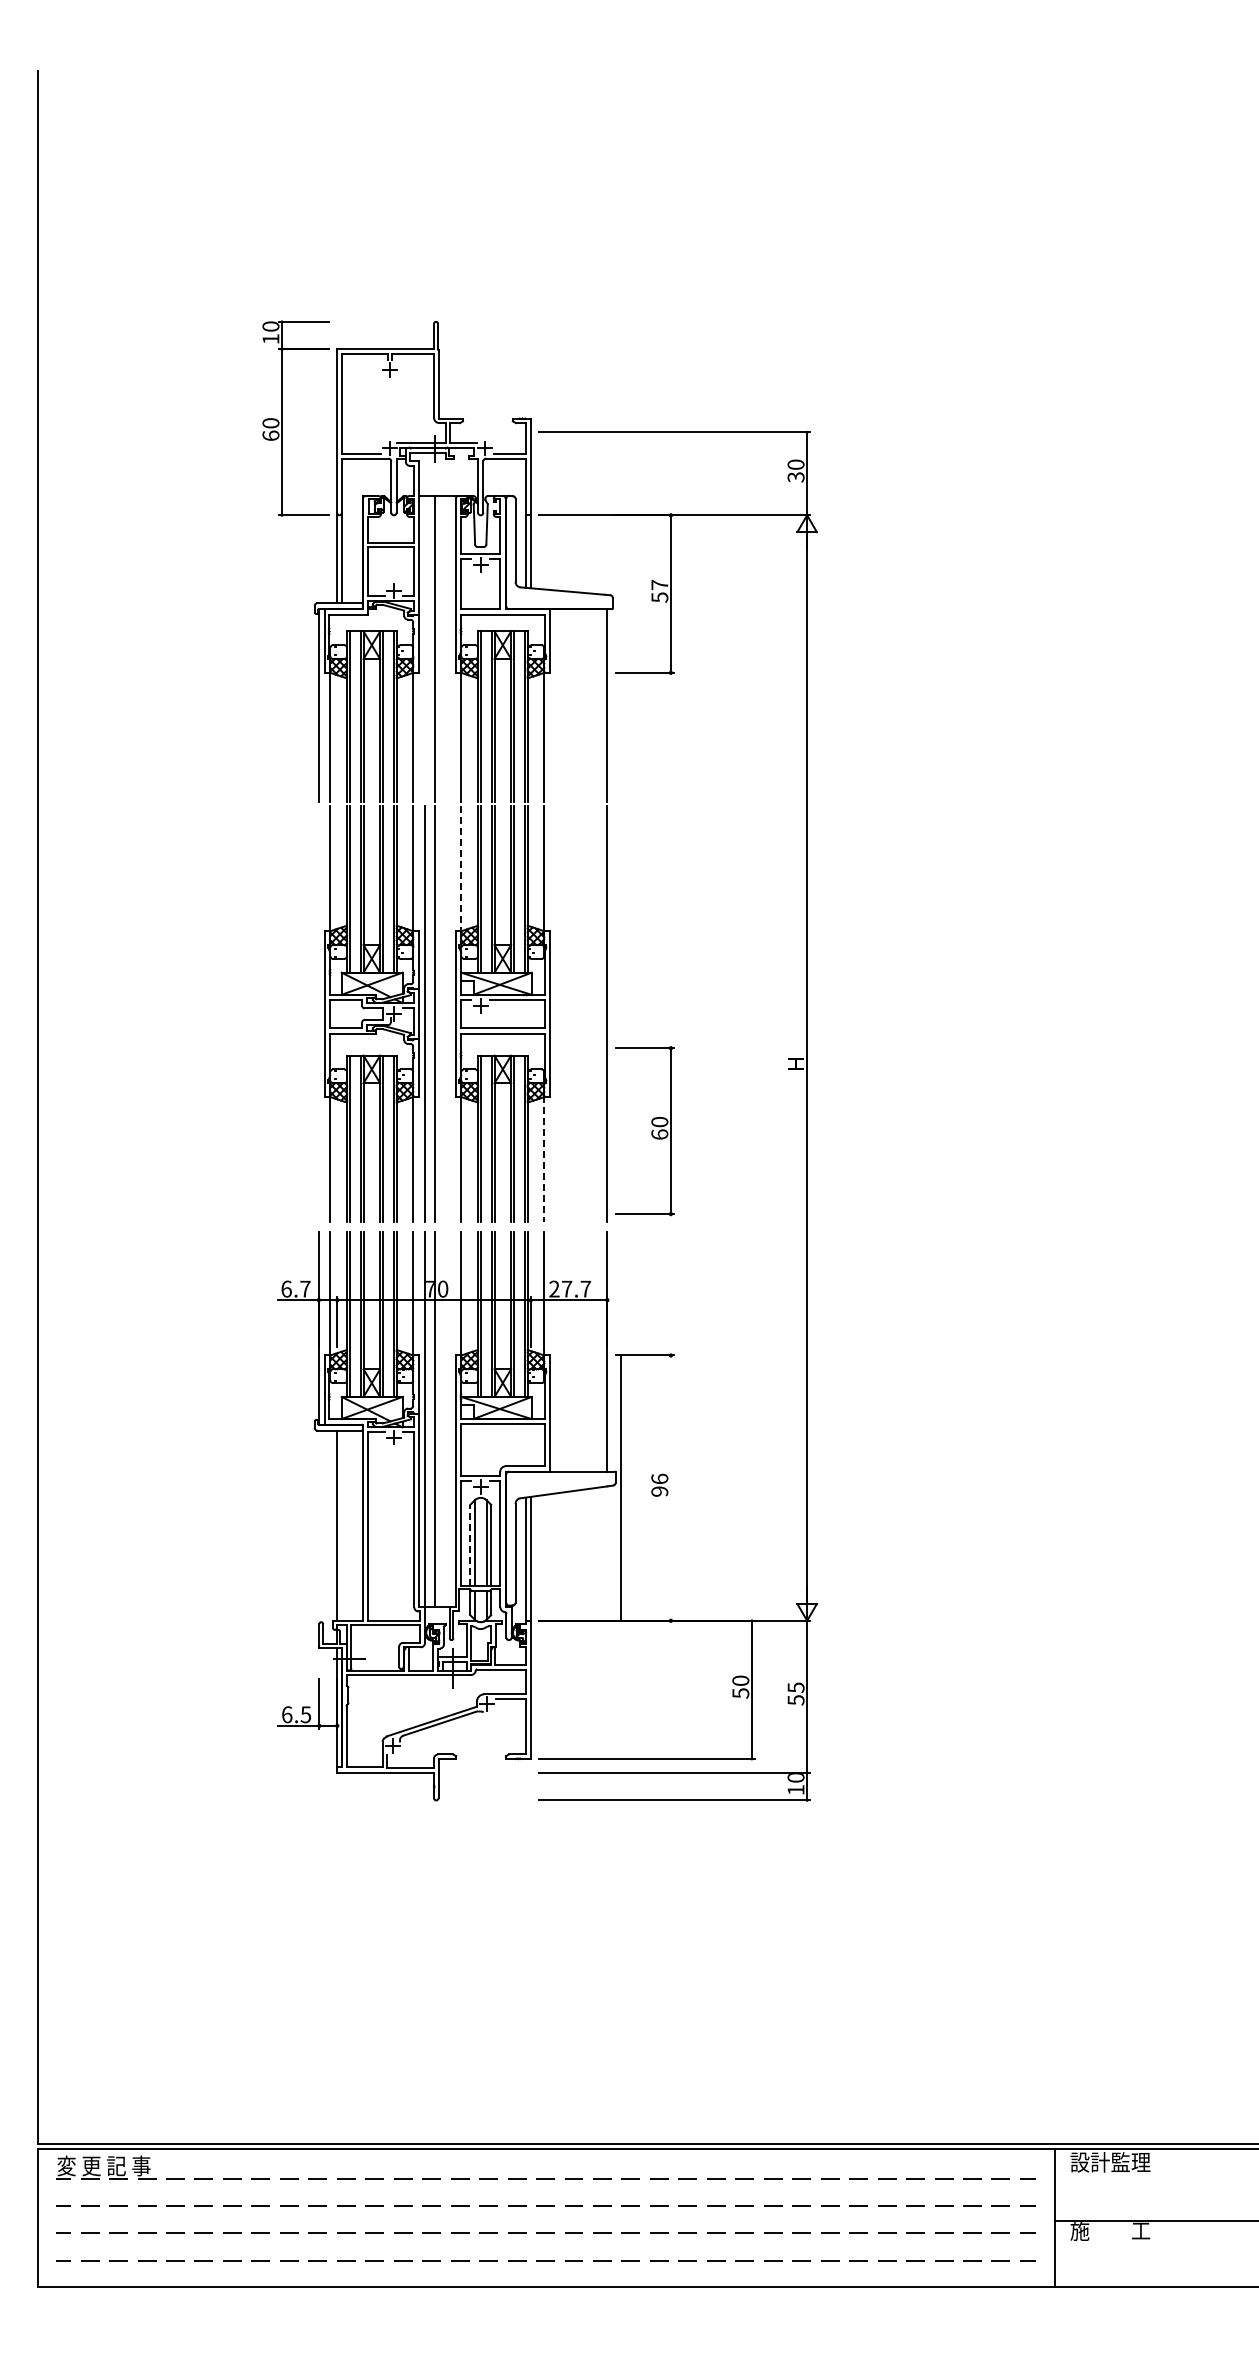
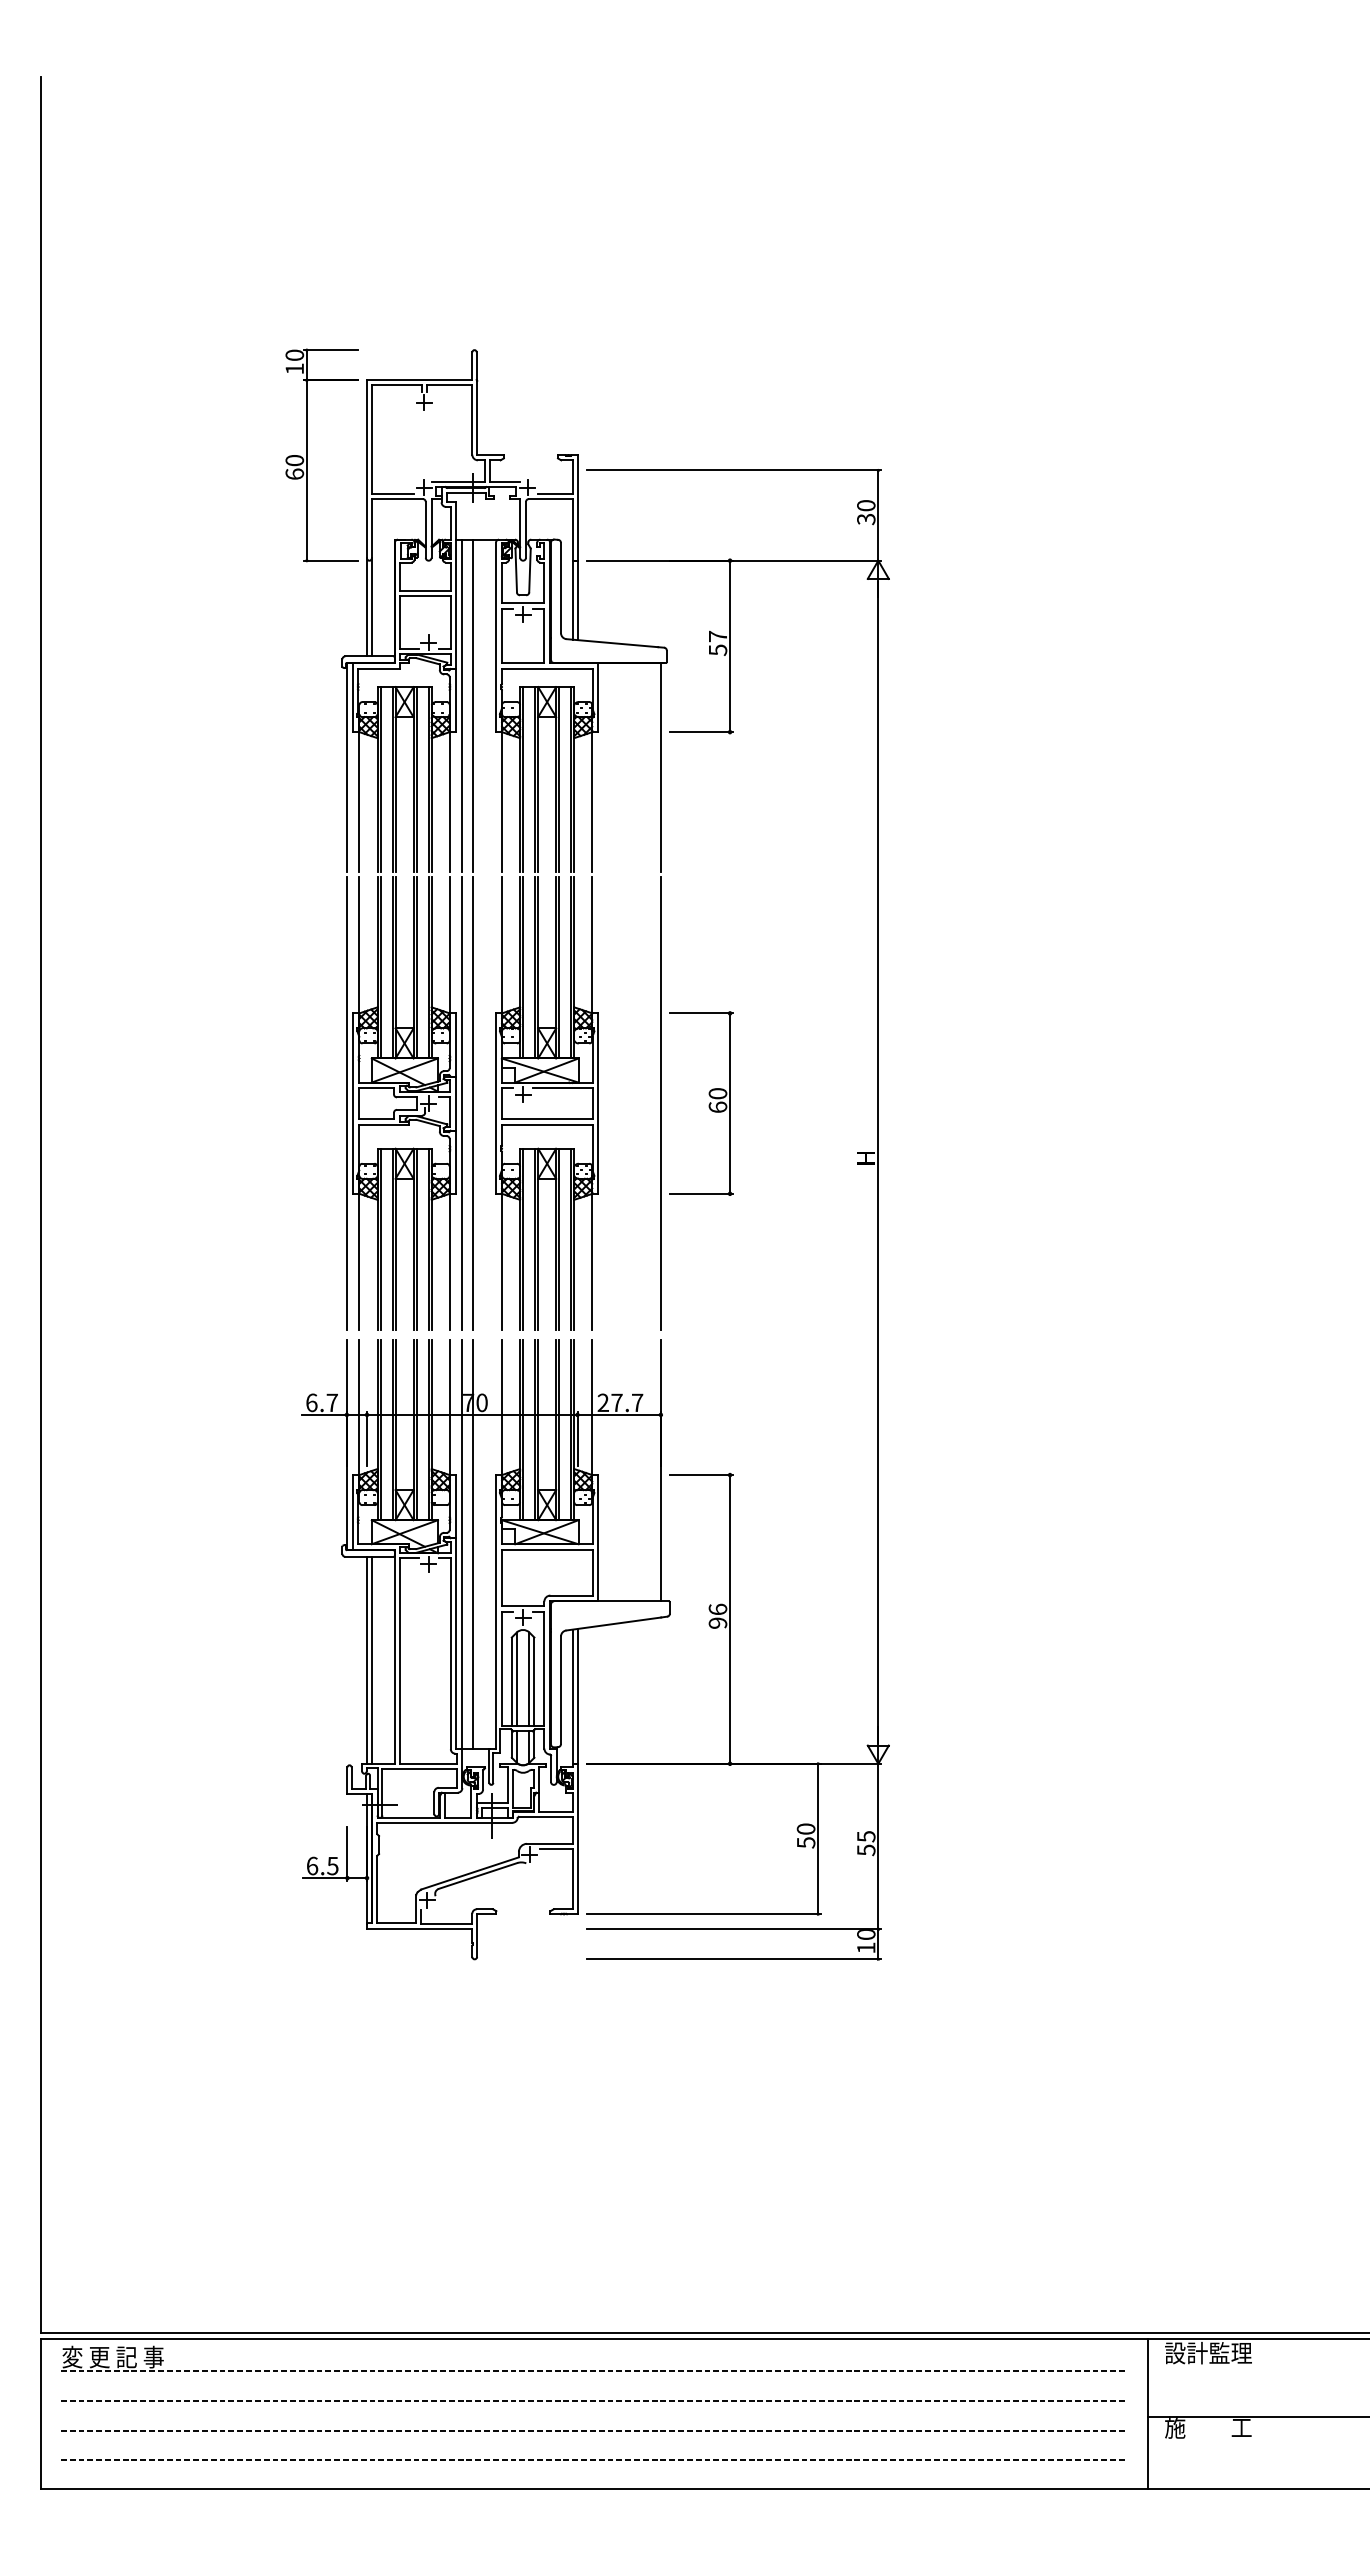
line: (424, 648) -> (461, 705), added
line: (461, 869) -> (502, 946), dashed -> solid
line: (318, 1014) -> (346, 1103), added
part: (651, 1131) -> (708, 1103), moved
line: (544, 1159) -> (592, 1261), dashed -> solid
line: (620, 1487) -> (729, 1618), moved
line: (341, 1525) -> (371, 1660), added
line: (470, 1544) -> (511, 1680), dashed -> solid

